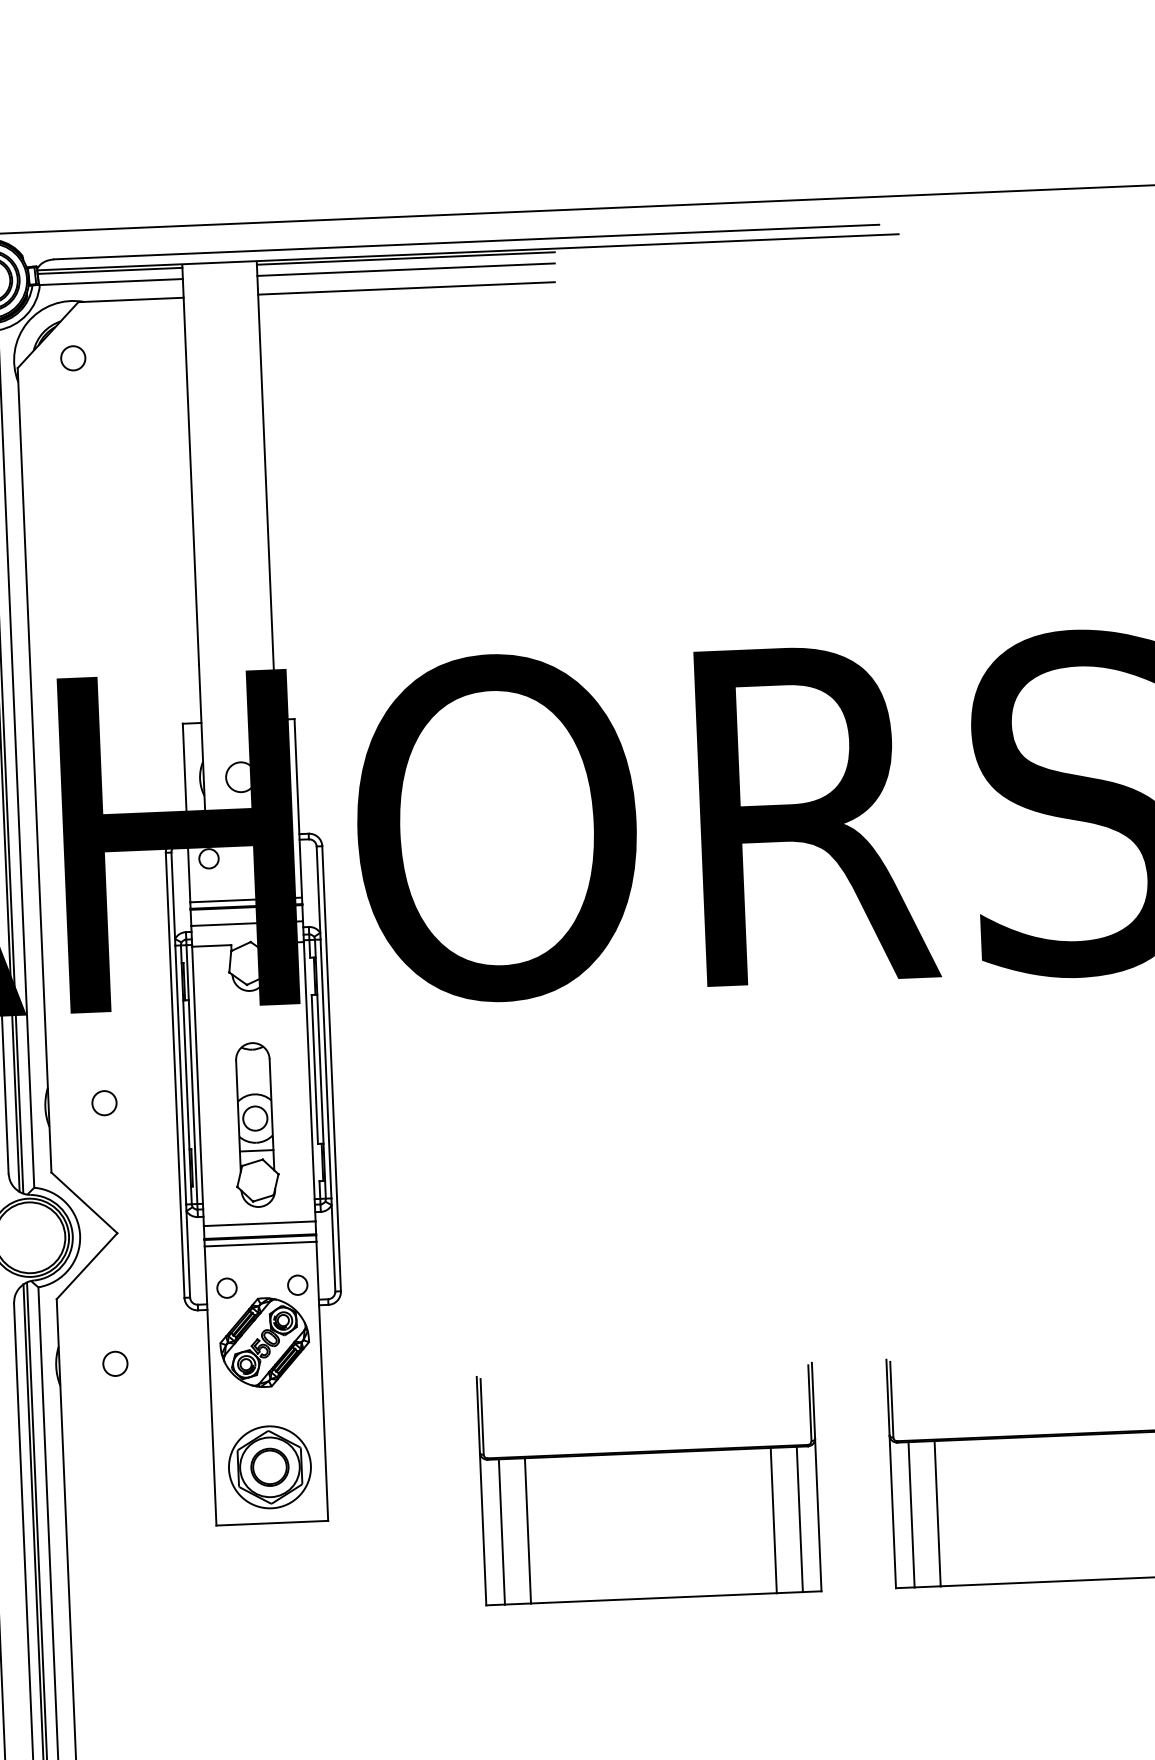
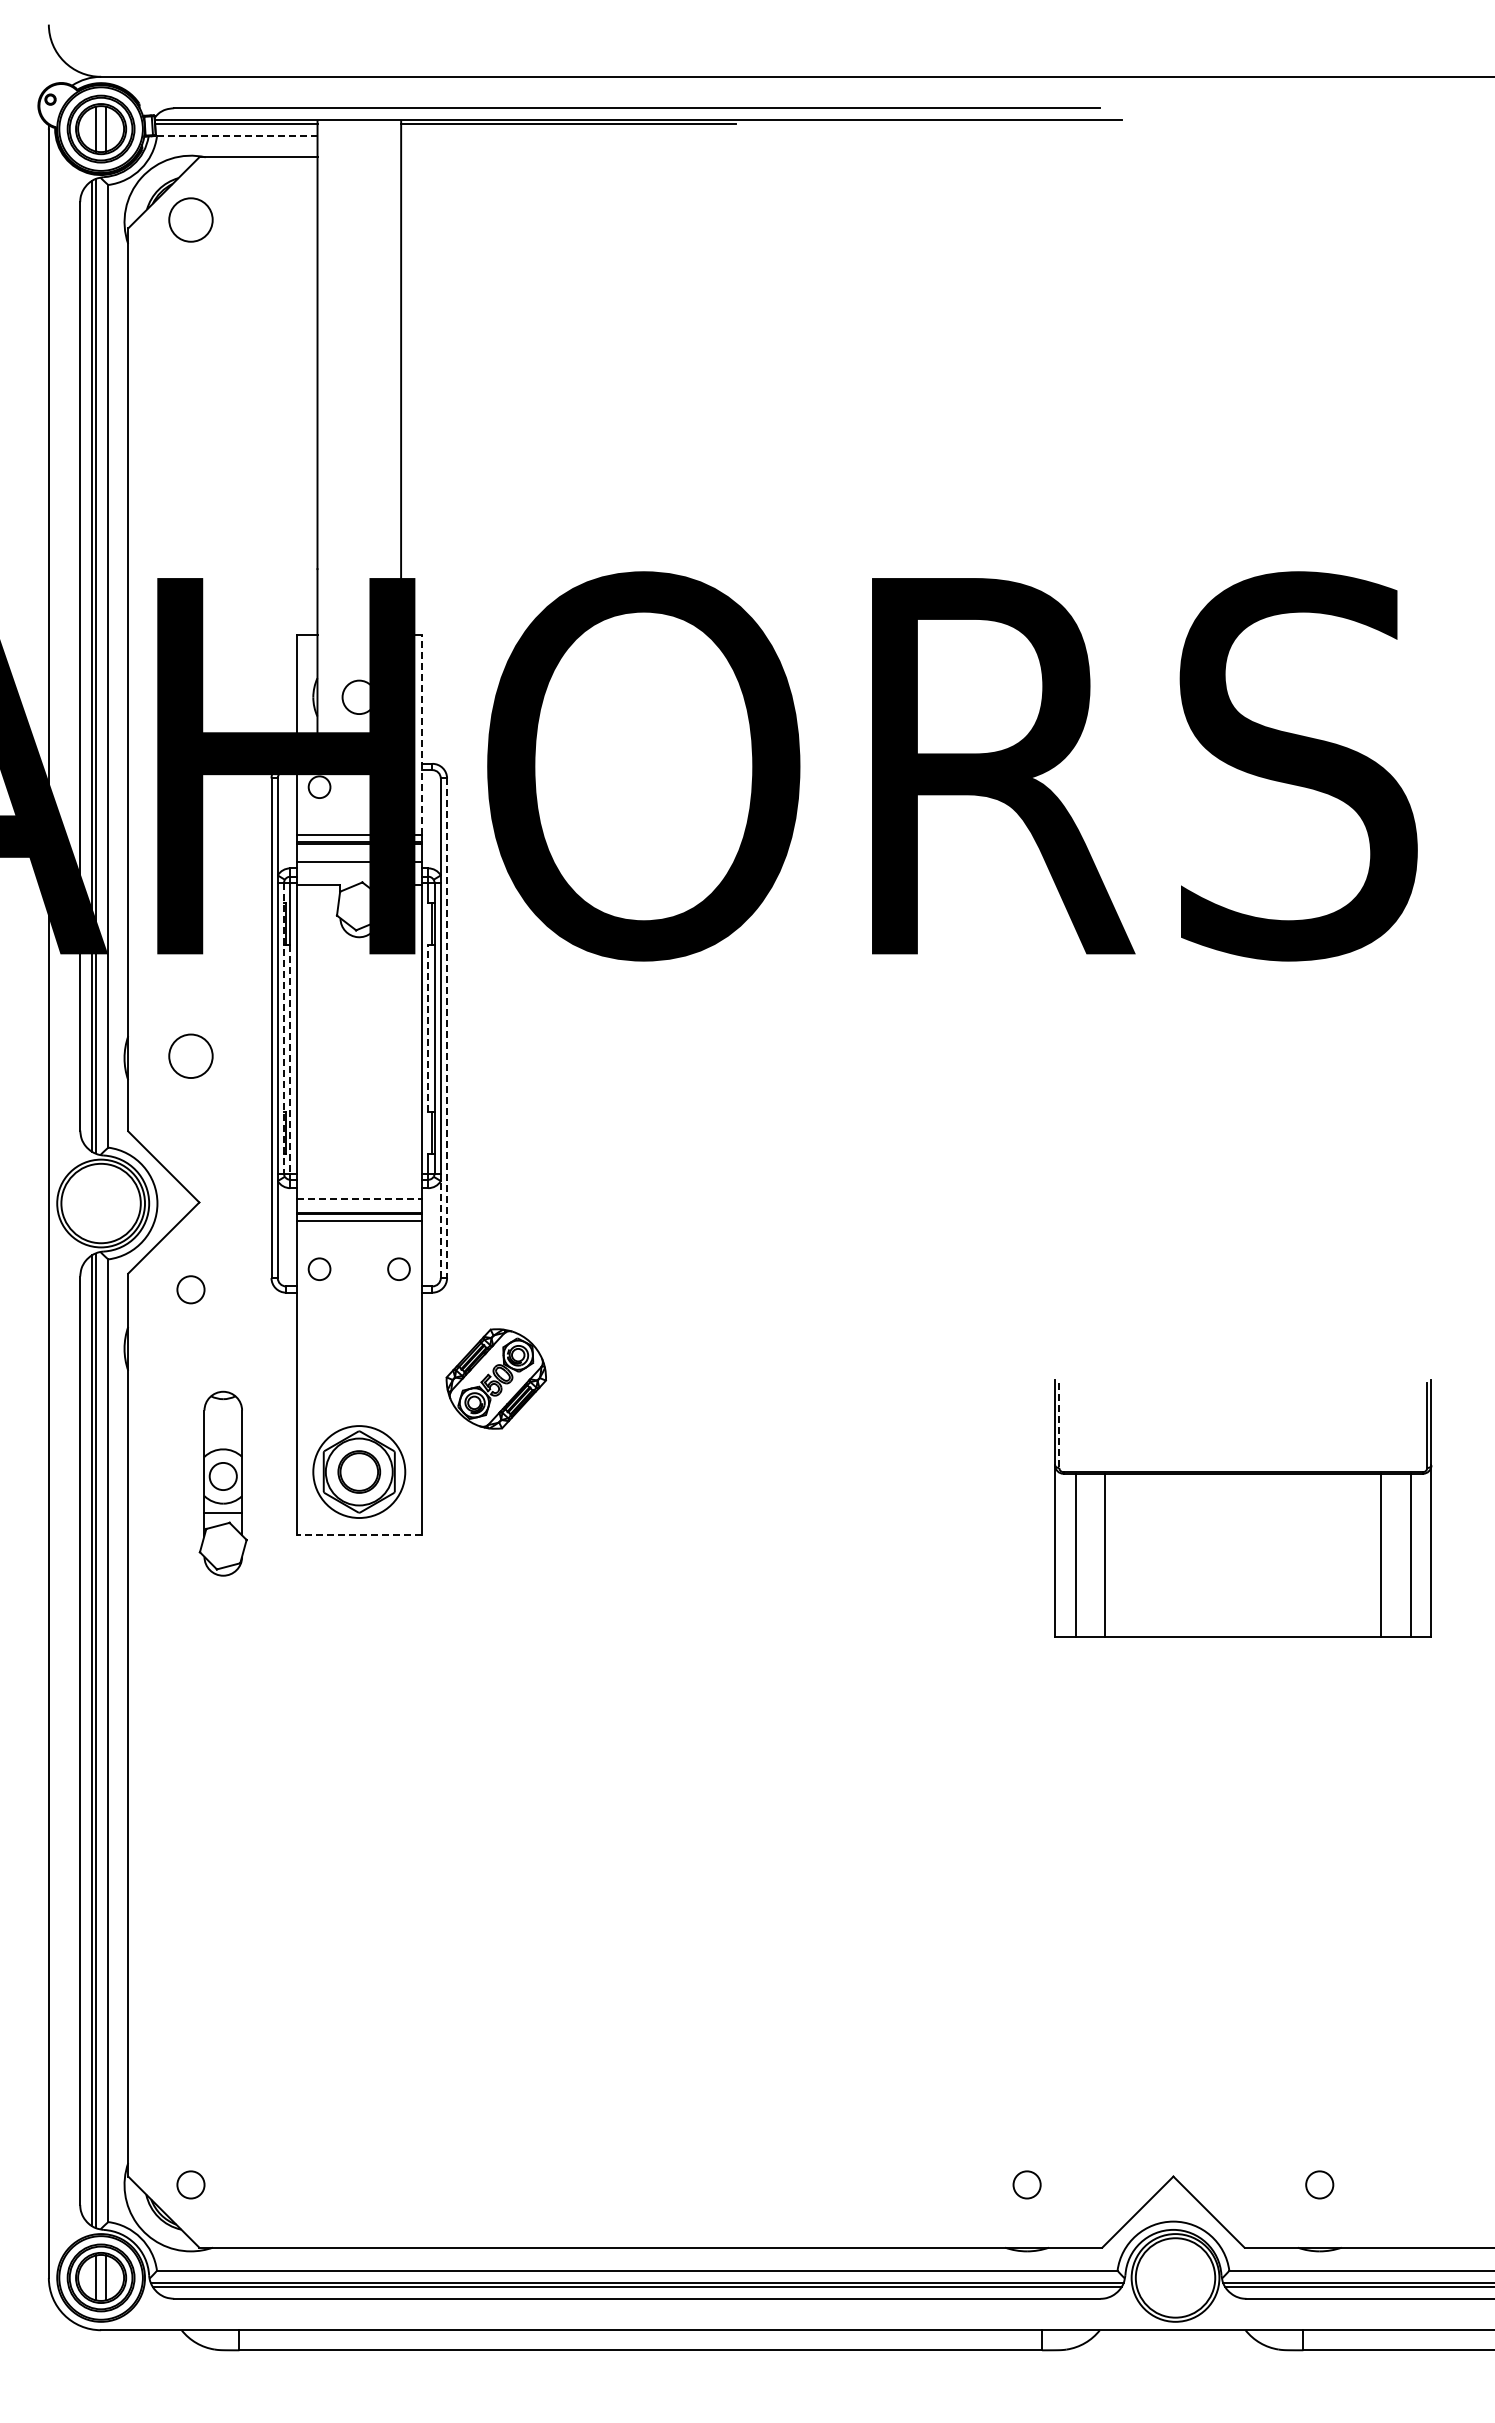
line: (406, 269) -> (568, 136), removed
line: (111, 282) -> (237, 136), solid -> dashed
line: (406, 288) -> (567, 157), removed
circle: (72, 357) -> (190, 219), size x1.6
line: (298, 807) -> (422, 734), solid -> dashed
line: (331, 1068) -> (447, 1028), solid -> dashed
line: (315, 1069) -> (428, 1028), solid -> dashed
line: (186, 1075) -> (284, 1028), solid -> dashed
circle: (104, 1102) -> (190, 1055), size x1.6
line: (193, 1102) -> (290, 1059), solid -> dashed
part: (254, 1124) -> (222, 1483), moved
line: (259, 1223) -> (359, 1198), solid -> dashed
line: (333, 1248) -> (440, 1229), solid -> dashed
part: (264, 1342) -> (495, 1378), moved
circle: (114, 1363) -> (190, 1289), moved
line: (891, 1399) -> (1059, 1425), solid -> dashed
part: (649, 1484) -> (783, 1508), removed
line: (272, 1522) -> (359, 1534), solid -> dashed

